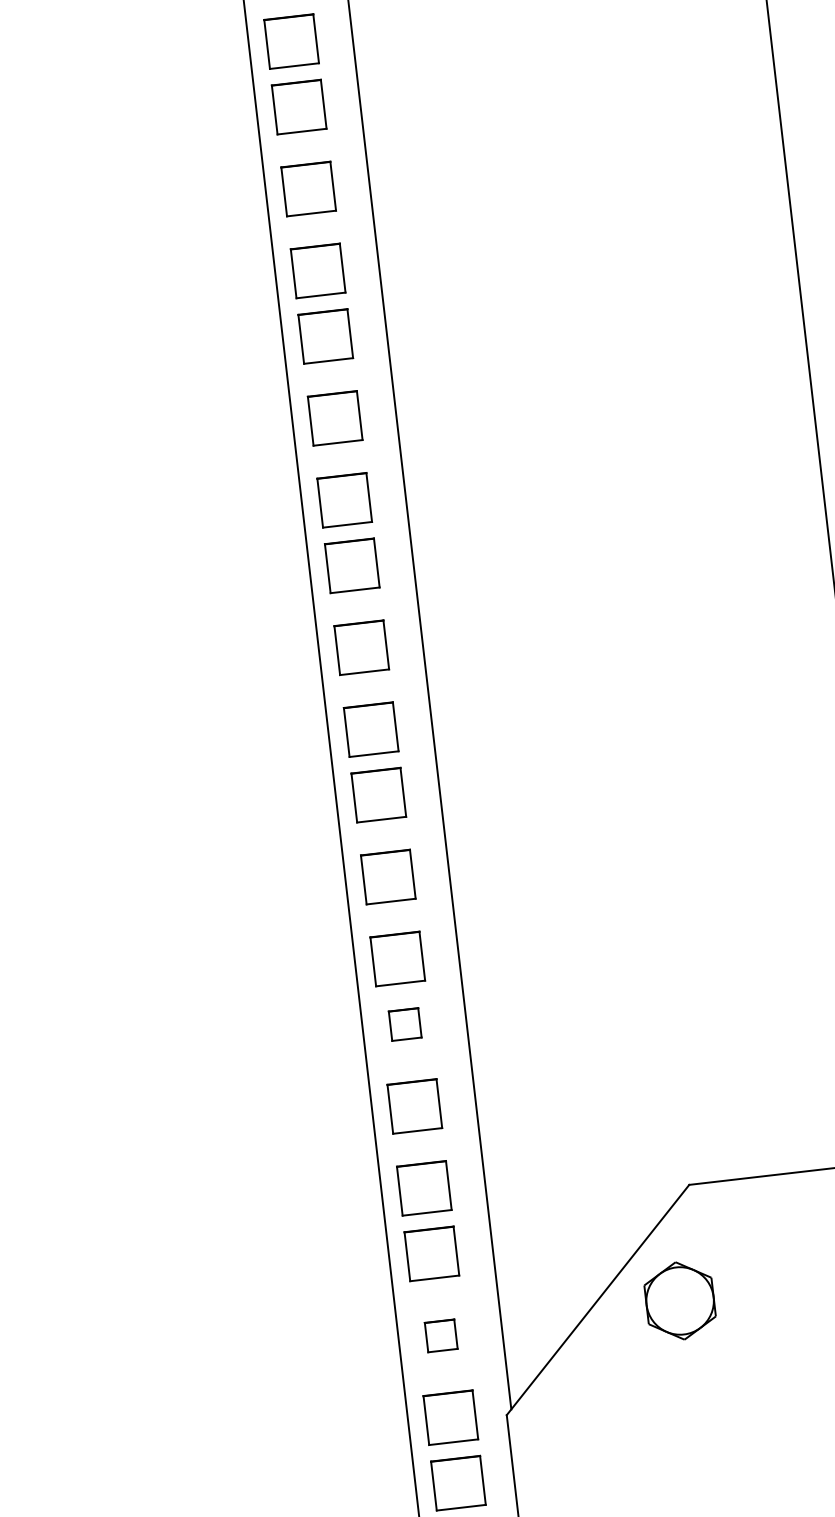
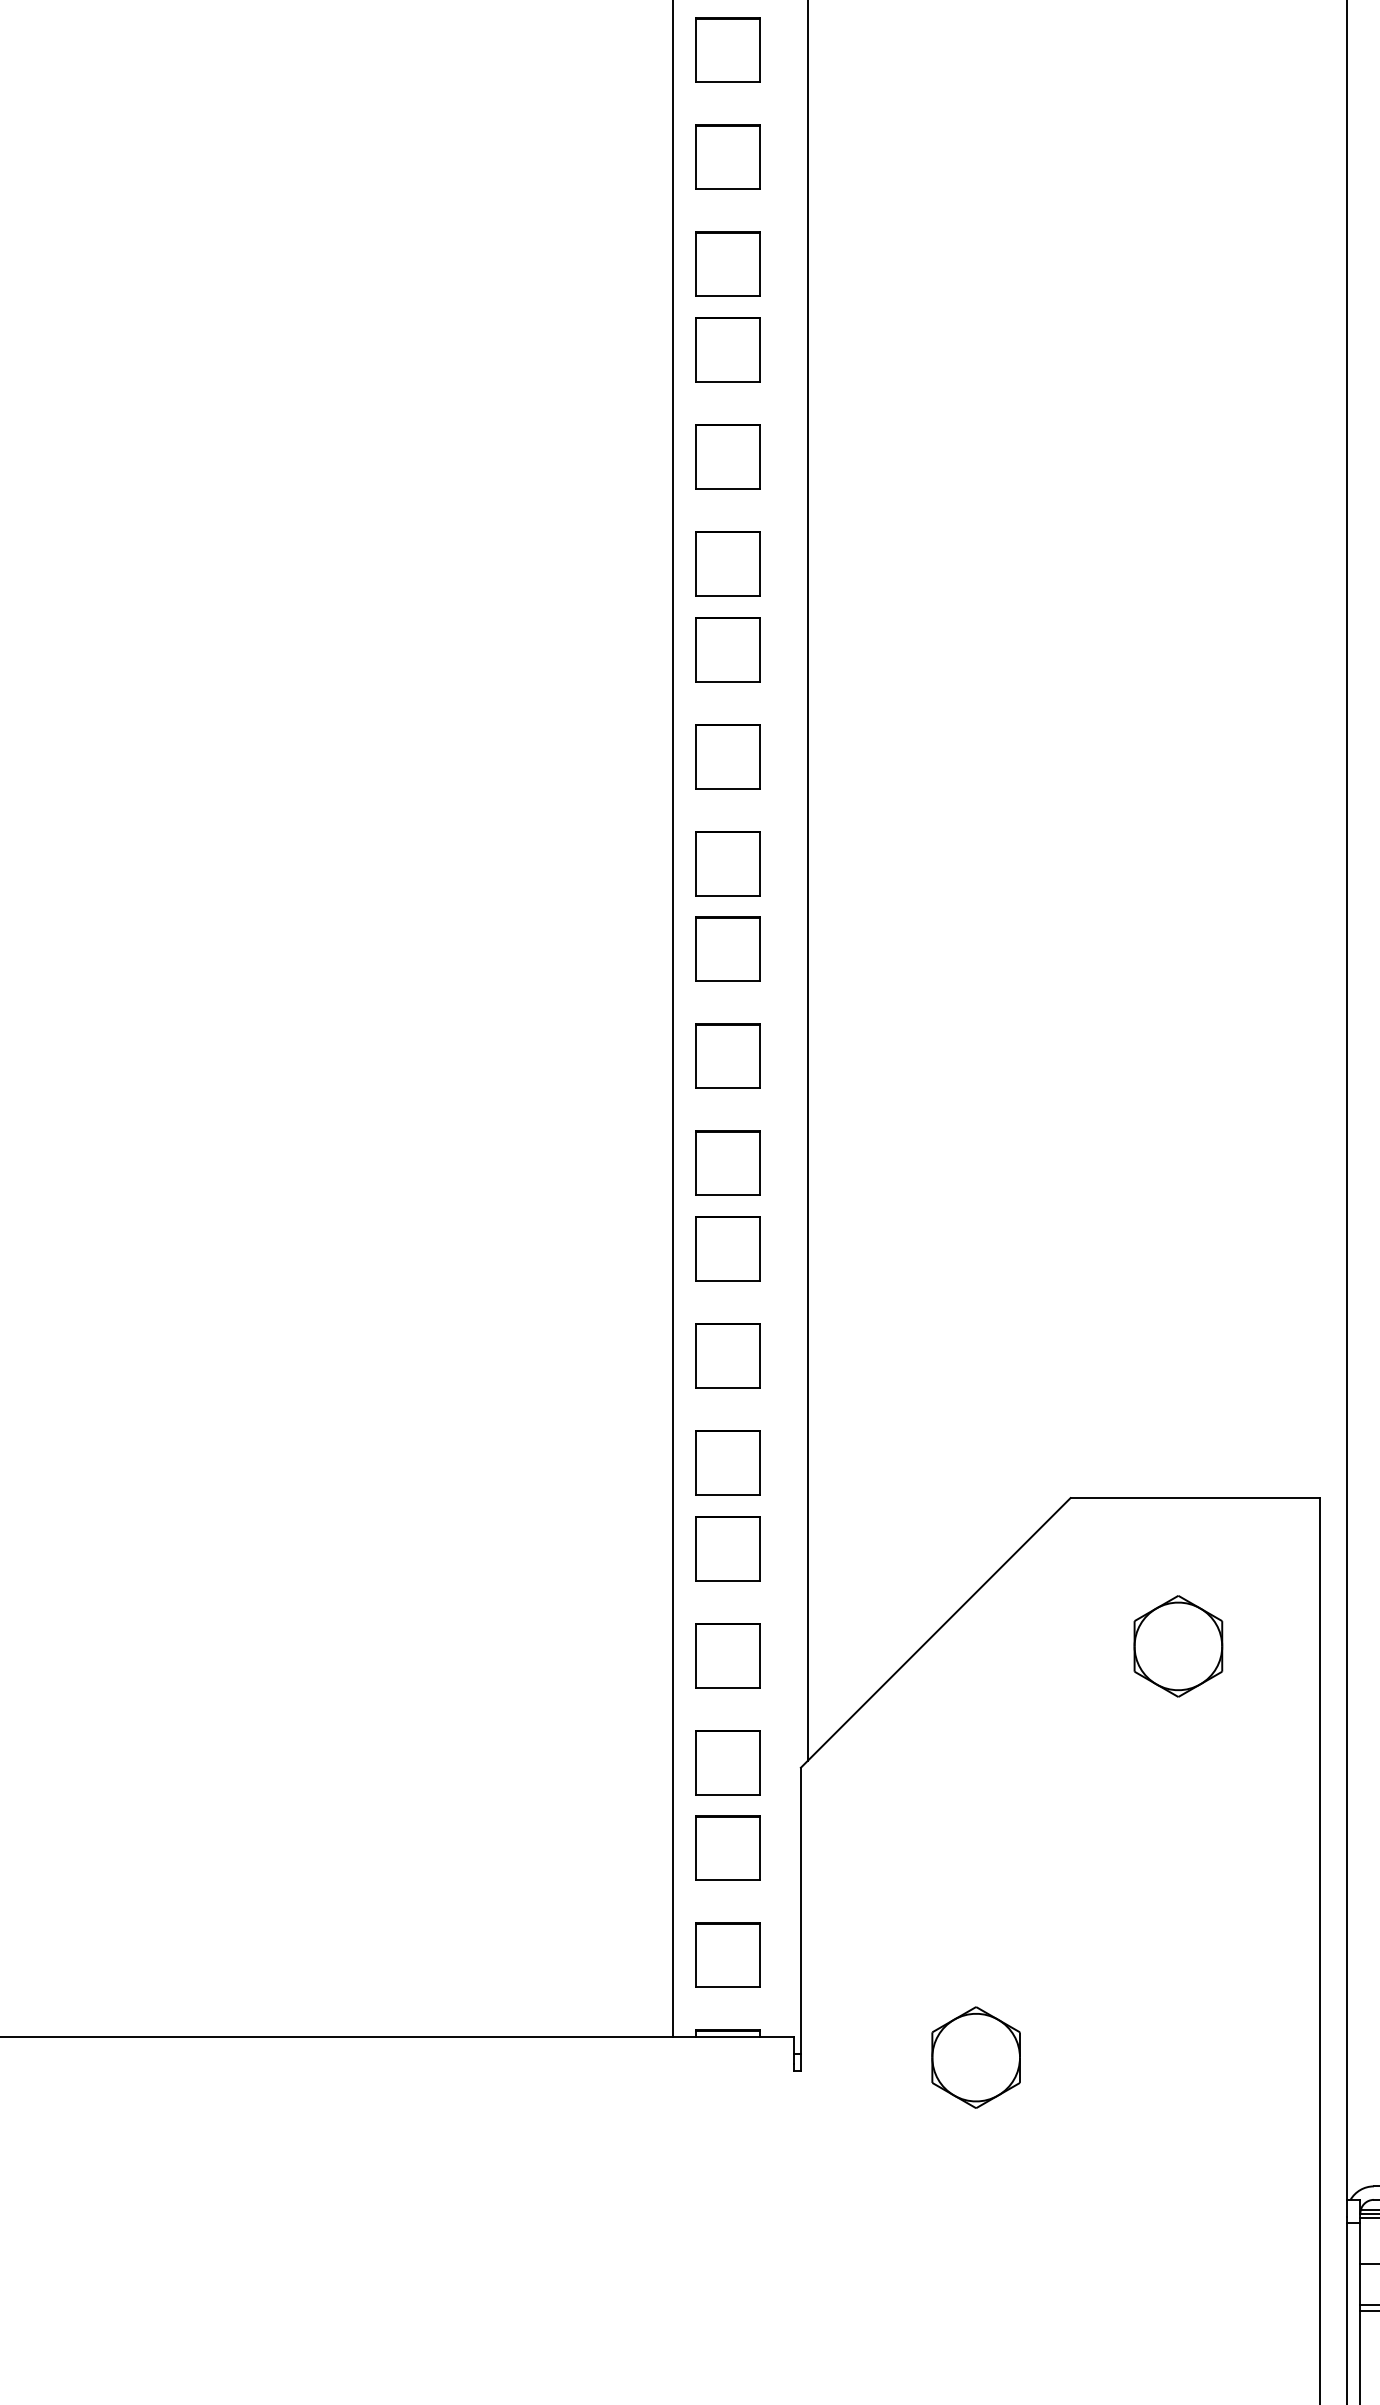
part: (404, 1024) -> (727, 1248), size x1.67
part: (680, 1301) -> (1178, 1646), moved
part: (440, 1335) -> (727, 1655), size x1.67

